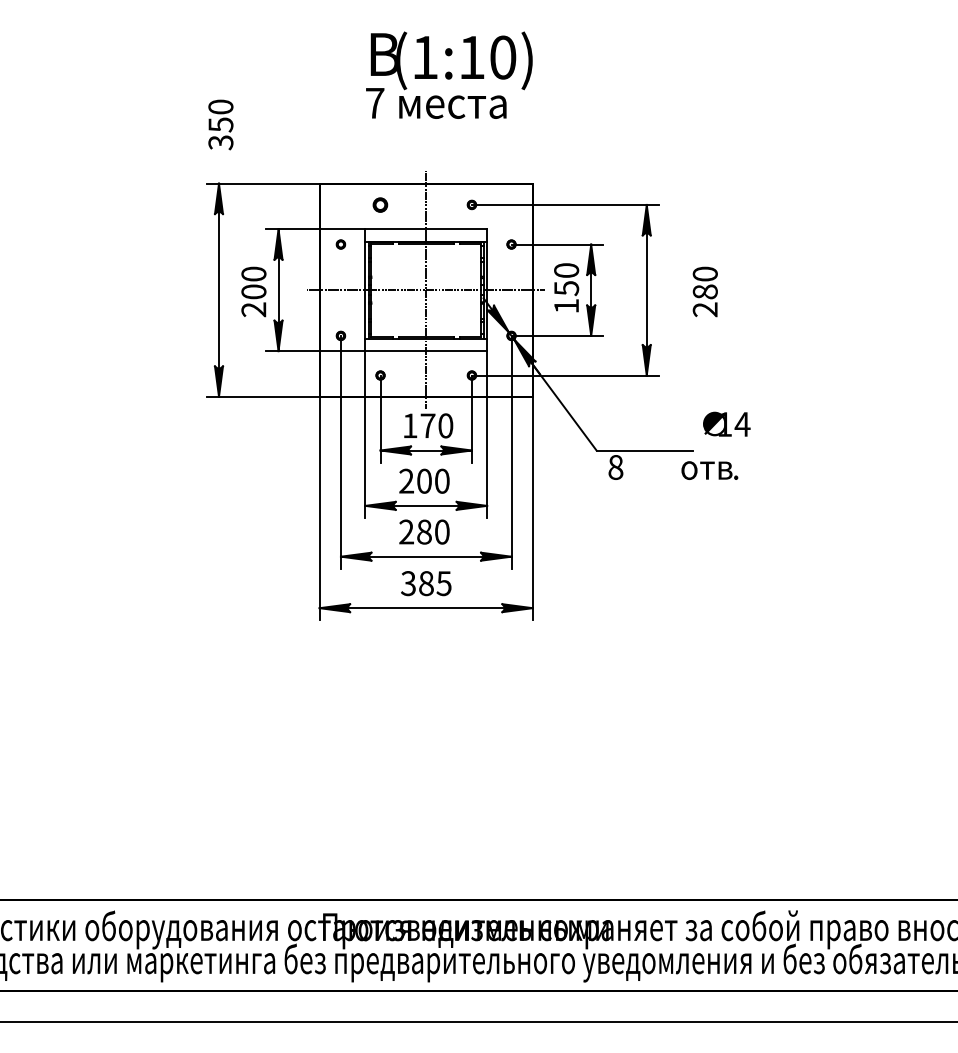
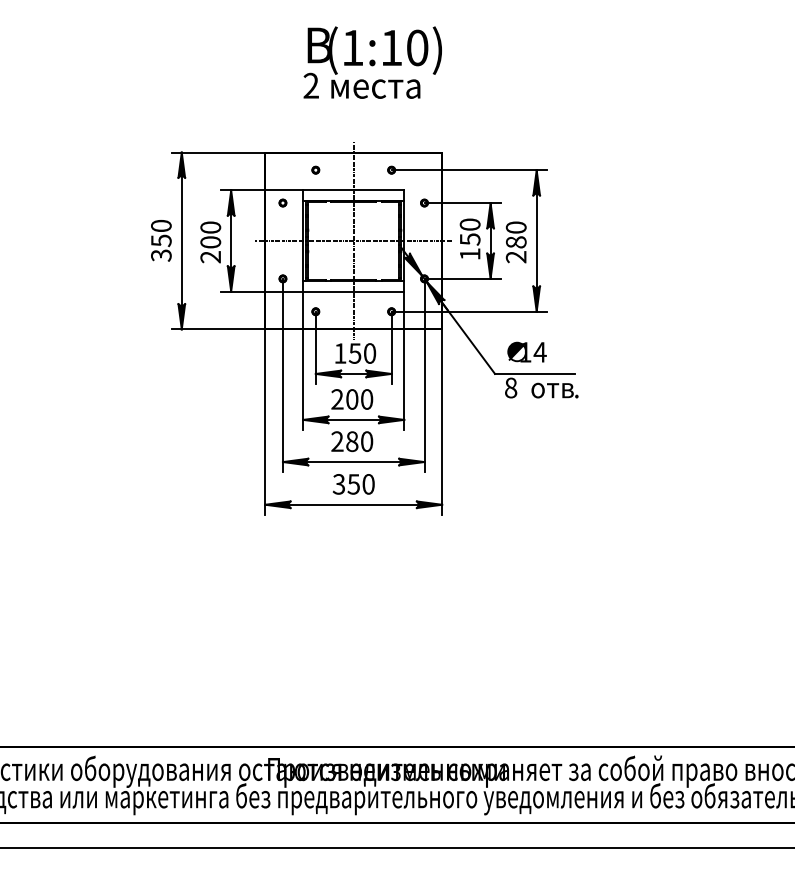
text: (374, 102) -> (310, 85), 7 -> 2
text: (221, 124) -> (161, 240), moved
part: (380, 204) -> (315, 169), size x0.62
text: (704, 292) -> (515, 242), moved
text: (726, 423) -> (526, 351), moved
text: (427, 425) -> (354, 353), 170 -> 150
text: (709, 470) -> (554, 390), moved
text: (434, 583) -> (360, 484), 385 -> 350

